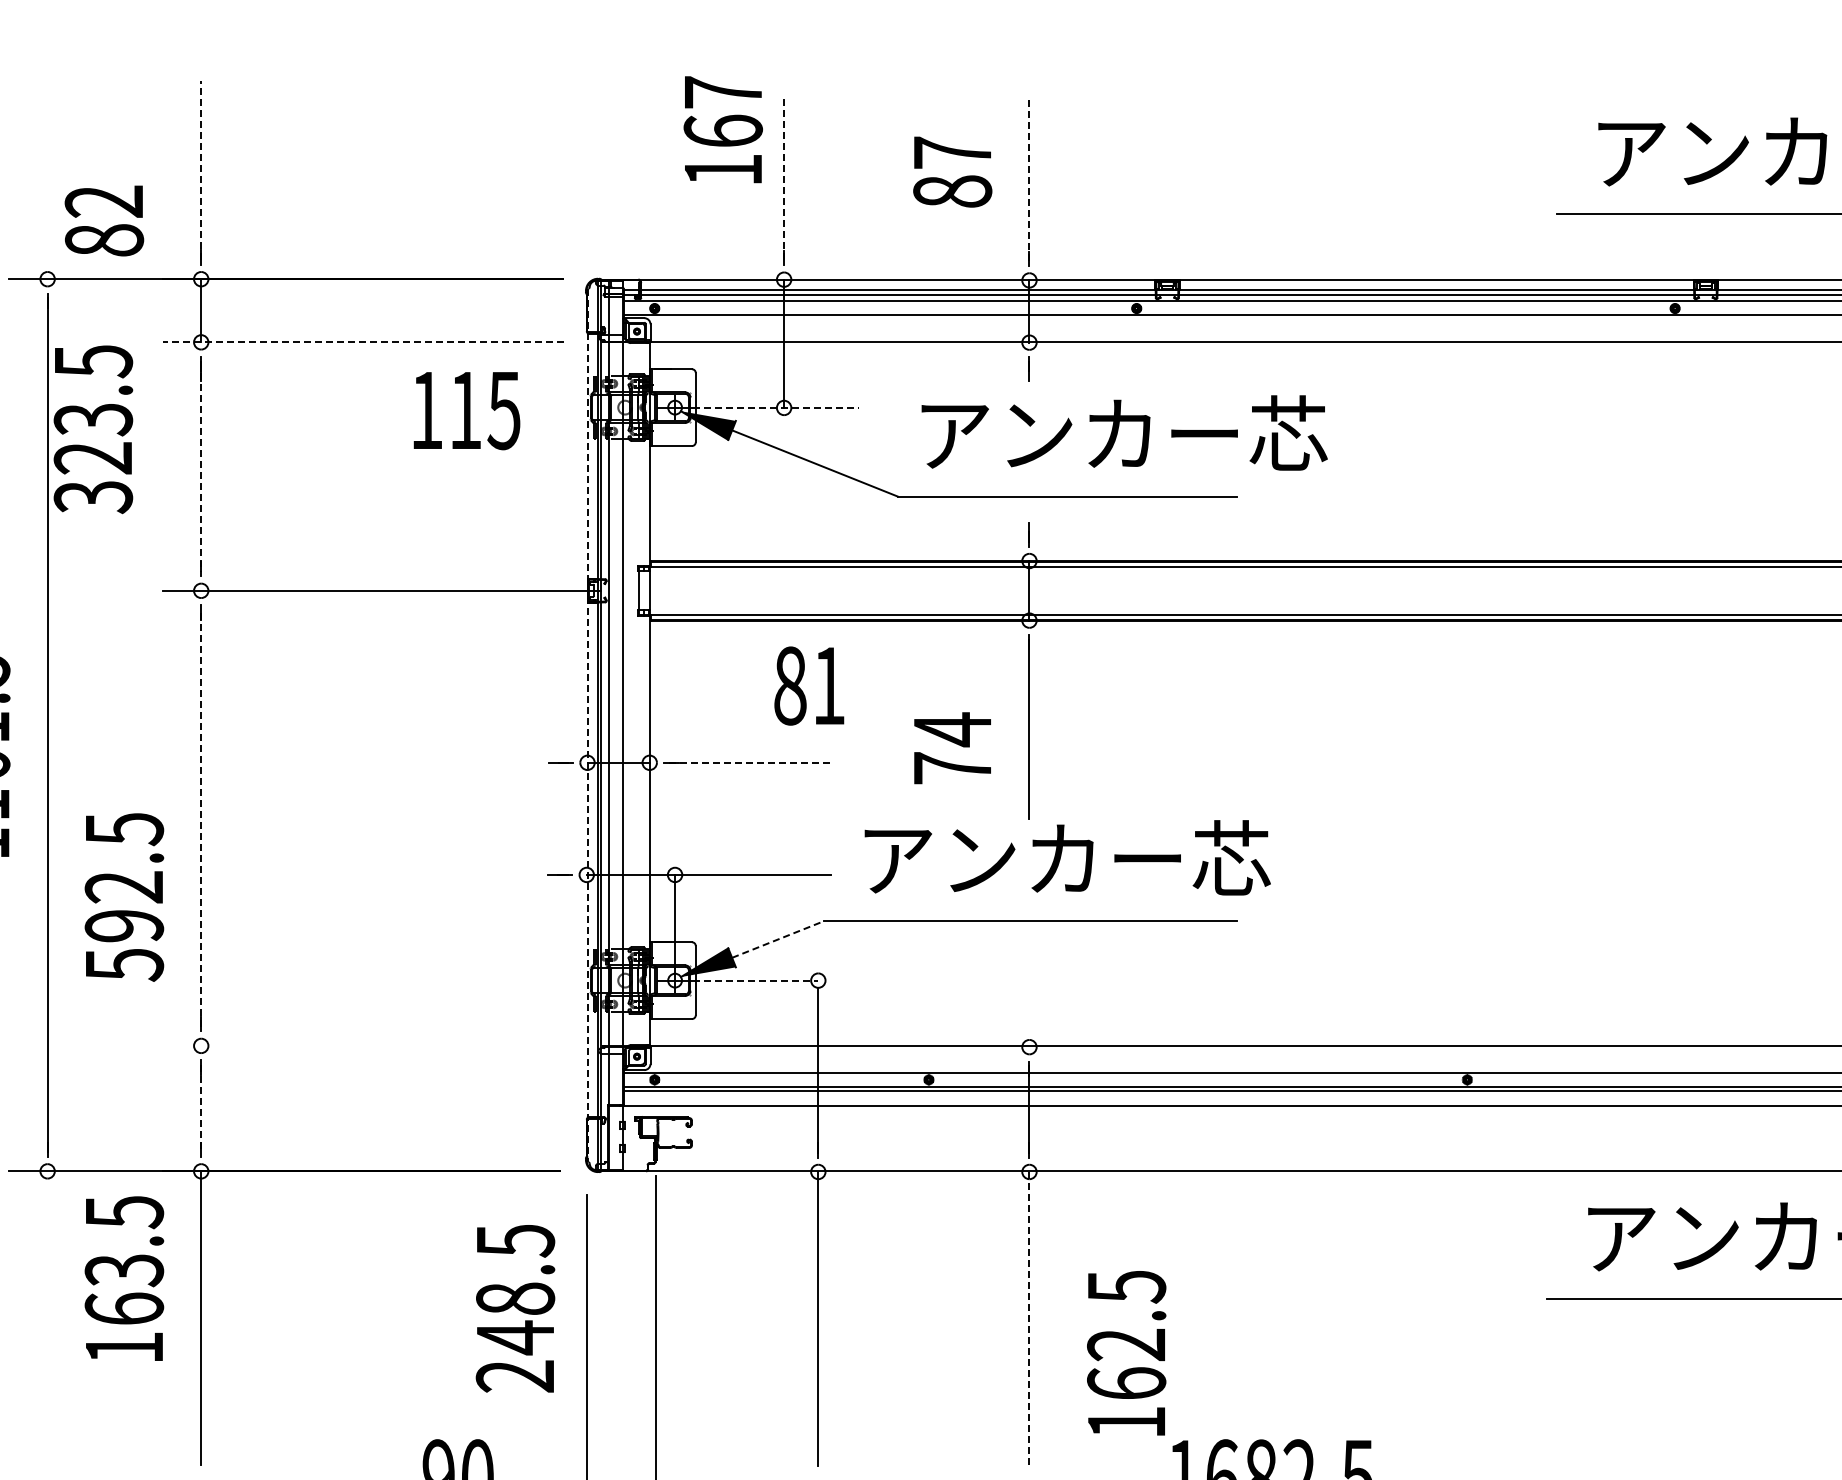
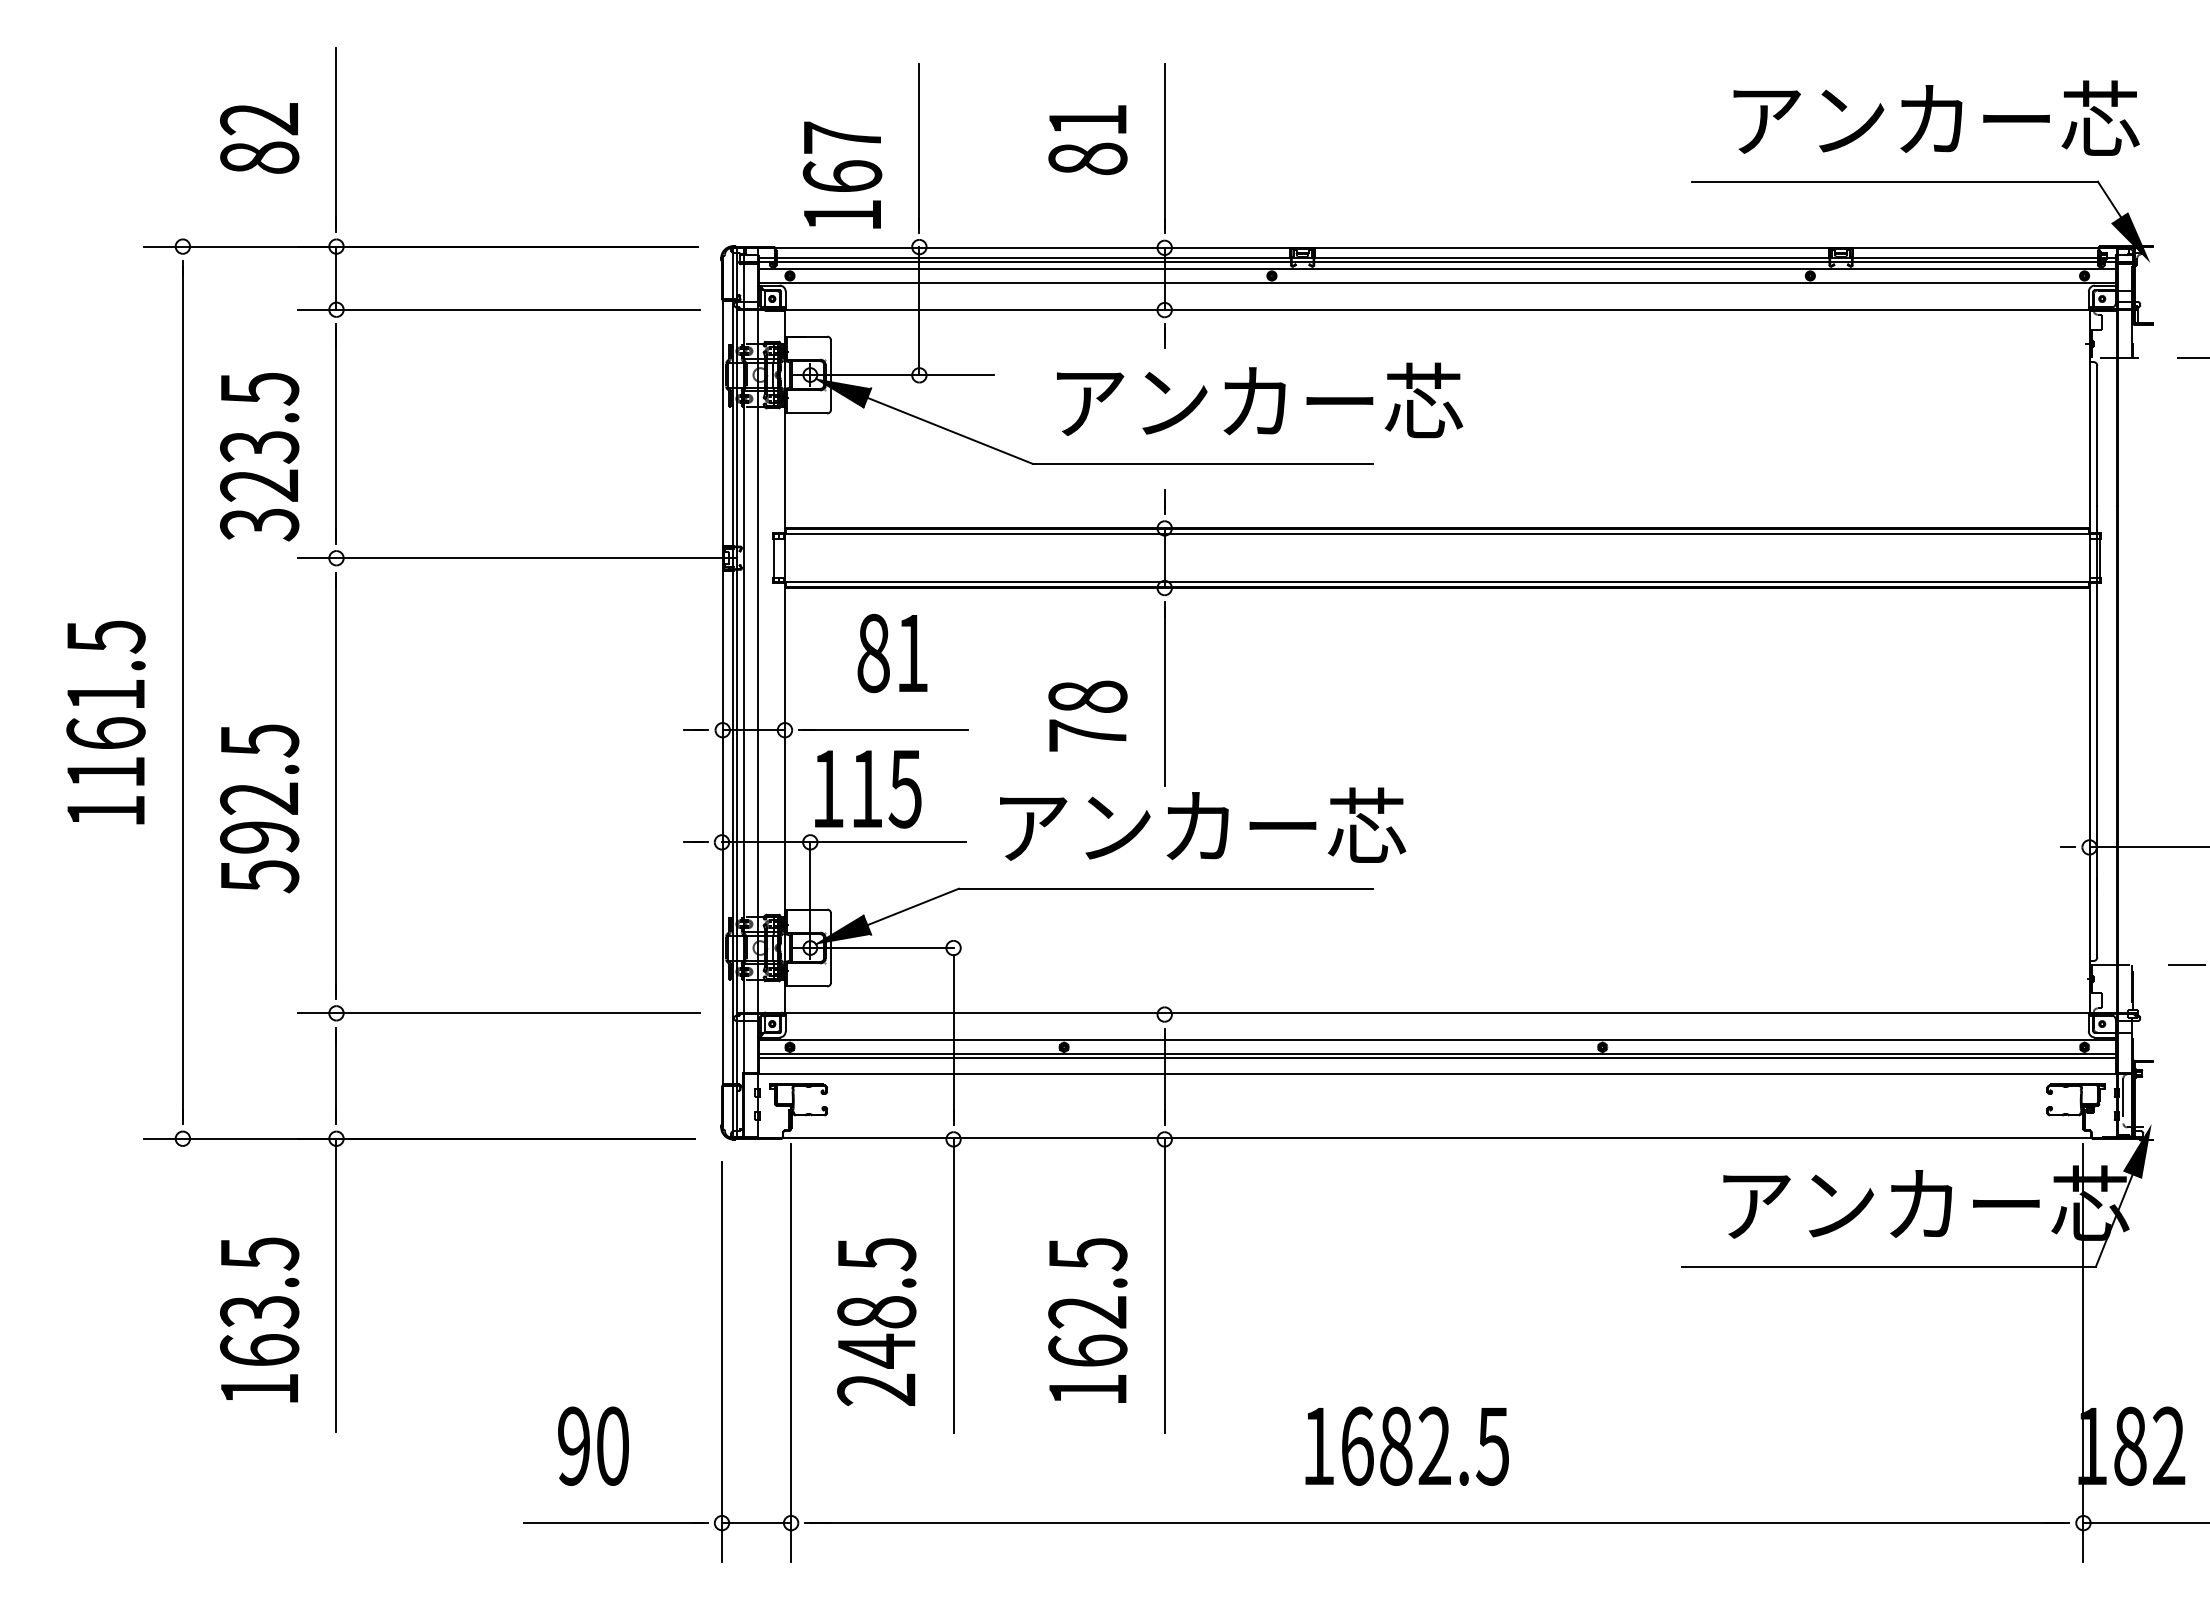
text: (723, 129) -> (842, 174), moved
text: (952, 153) -> (1087, 120), 87 -> 81
line: (201, 170) -> (336, 137), dashed -> solid
line: (784, 178) -> (919, 145), dashed -> solid
line: (1029, 179) -> (1164, 146), dashed -> solid
text: (104, 221) -> (259, 138), moved
line: (363, 342) -> (498, 309), dashed -> solid
line: (776, 408) -> (911, 375), dashed -> solid
text: (467, 411) -> (868, 789), moved
text: (93, 430) -> (259, 457), moved
line: (201, 467) -> (336, 434), dashed -> solid
text: (809, 686) -> (892, 653), moved
line: (587, 725) -> (722, 692), dashed -> solid
text: (952, 729) -> (1087, 696), 74 -> 78
line: (751, 763) -> (886, 730), dashed -> solid
line: (201, 818) -> (336, 785), dashed -> solid
text: (124, 897) -> (259, 808), moved
line: (778, 939) -> (913, 906), dashed -> solid
line: (755, 981) -> (890, 948), dashed -> solid
line: (363, 1046) -> (498, 1013), added
line: (201, 1109) -> (336, 1076), dashed -> solid
text: (124, 1278) -> (259, 1319), moved
text: (515, 1309) -> (876, 1322), moved
line: (1029, 1319) -> (1164, 1286), dashed -> solid
text: (1126, 1353) -> (1087, 1320), moved

